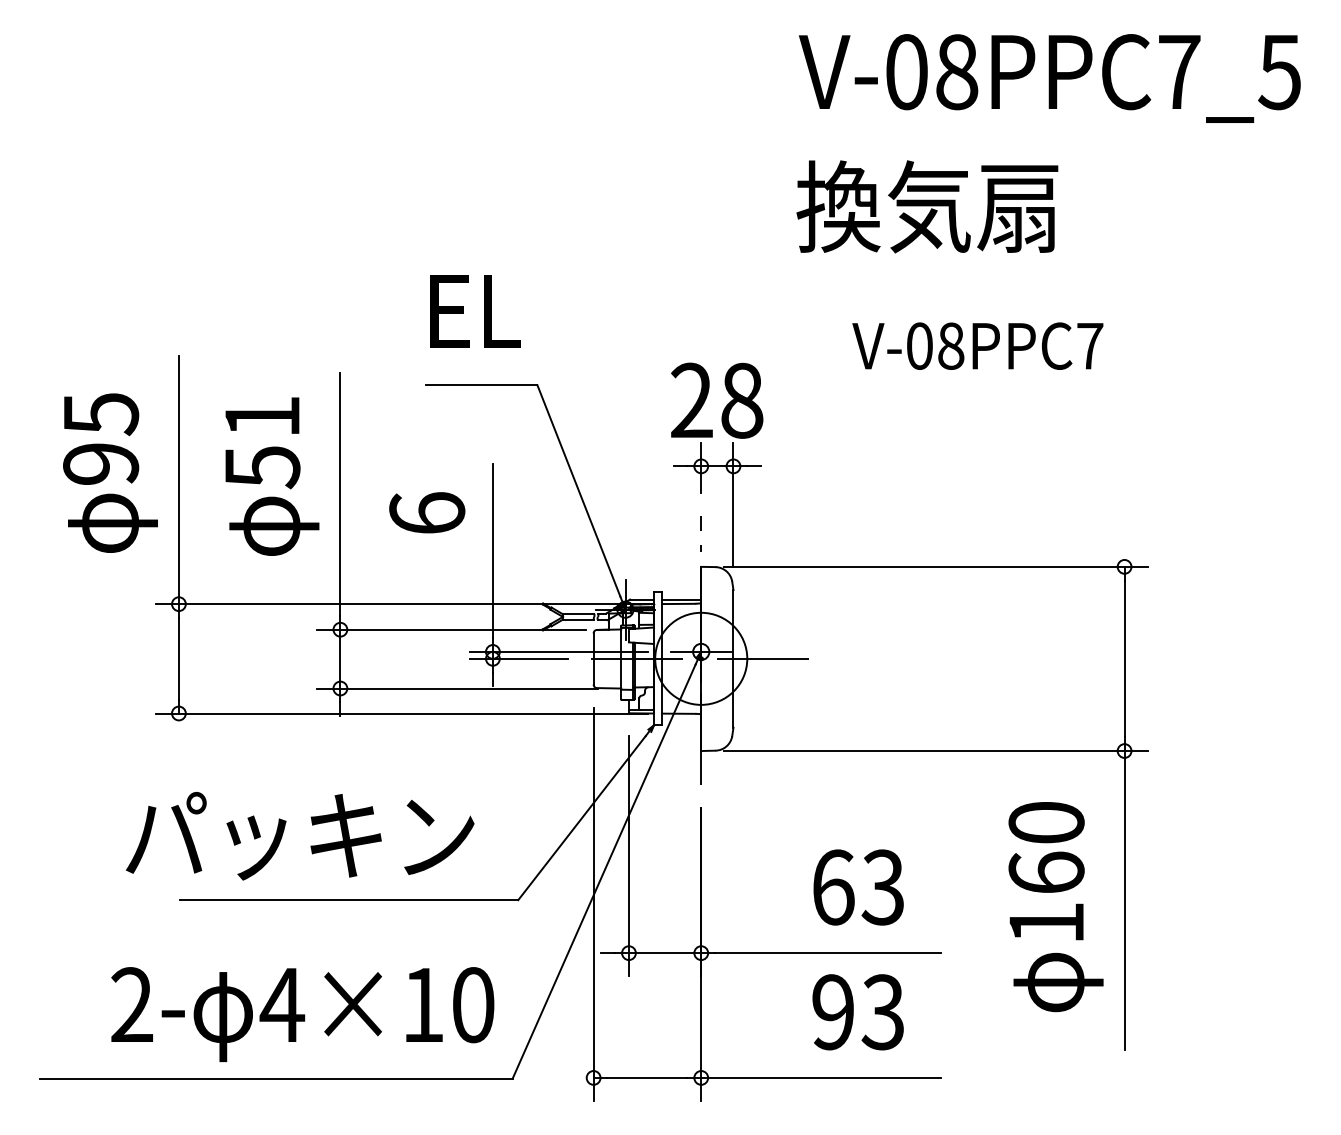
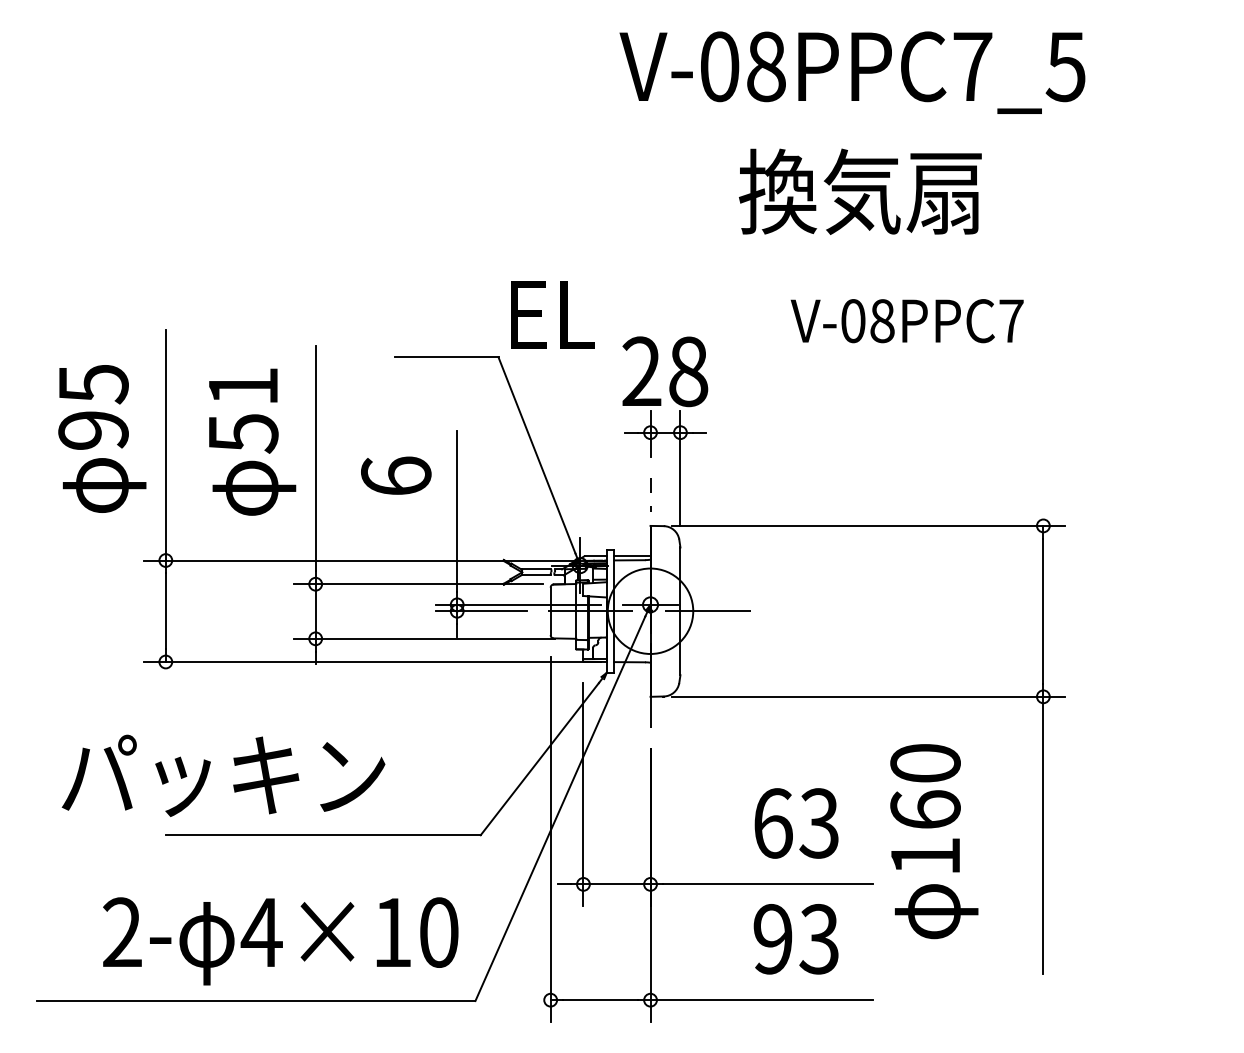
text: (1049, 78) -> (852, 72), moved
text: (475, 311) -> (552, 314), moved
text: (300, 836) -> (223, 776), moved
text: (1055, 907) -> (933, 842), moved

